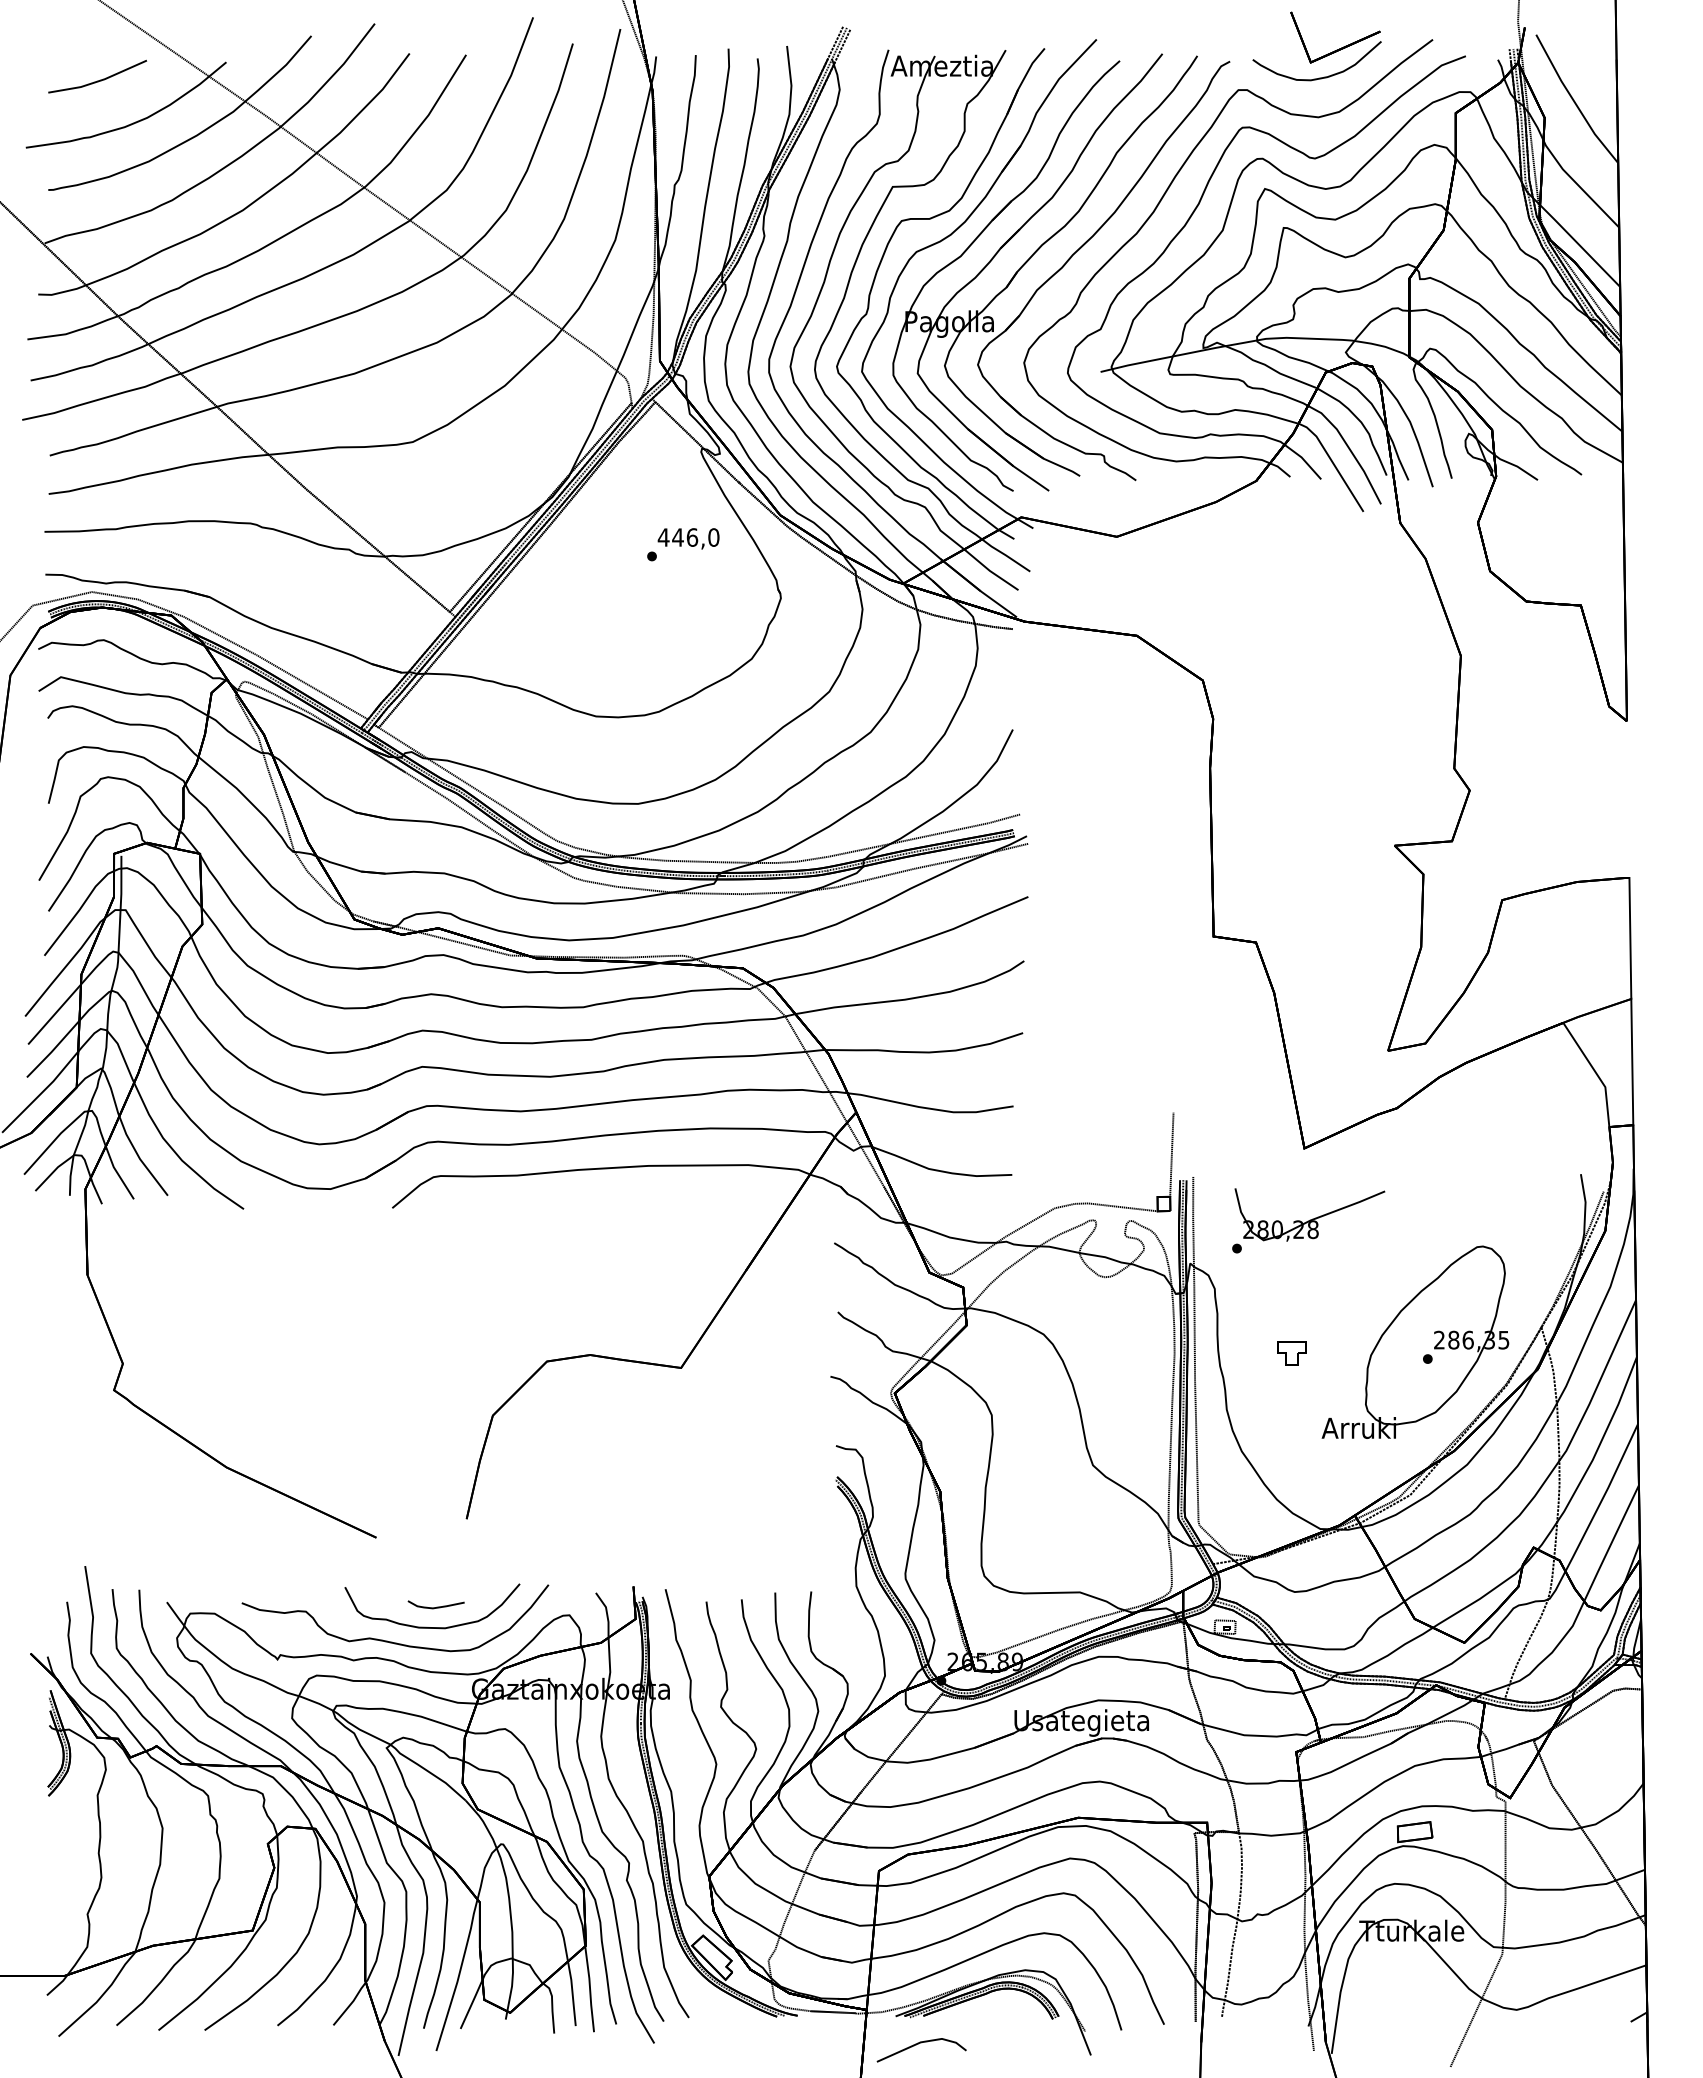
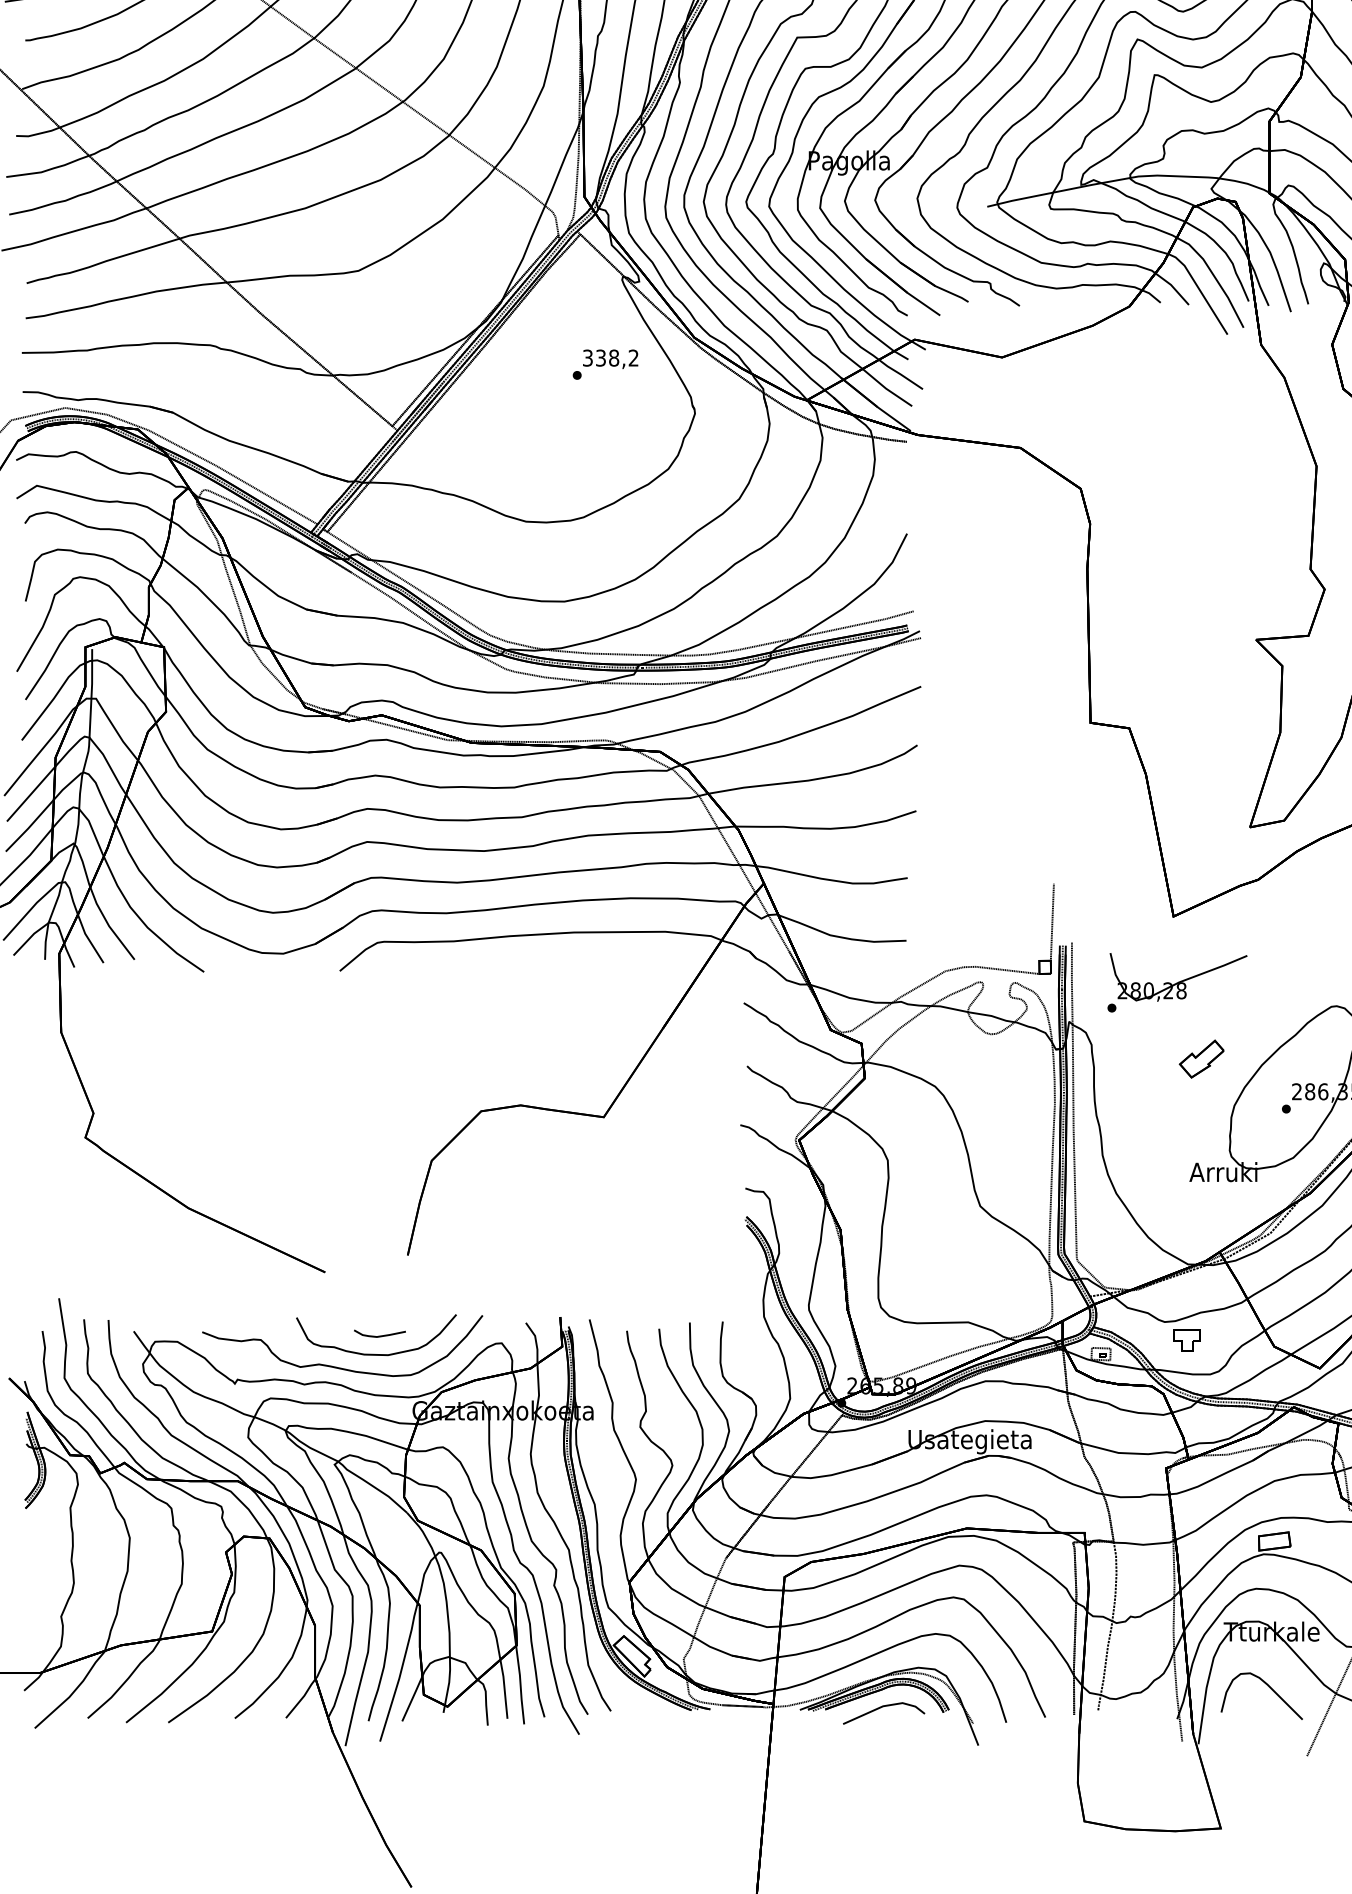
text: (688, 537) -> (610, 358), 446,0 -> 338,2
part: (1334, 1304) -> (1201, 1059), added
part: (1291, 1353) -> (1186, 1340), moved
curve: (1409, 1992) -> (1269, 1688), added
part: (918, 2044) -> (881, 1708), moved

